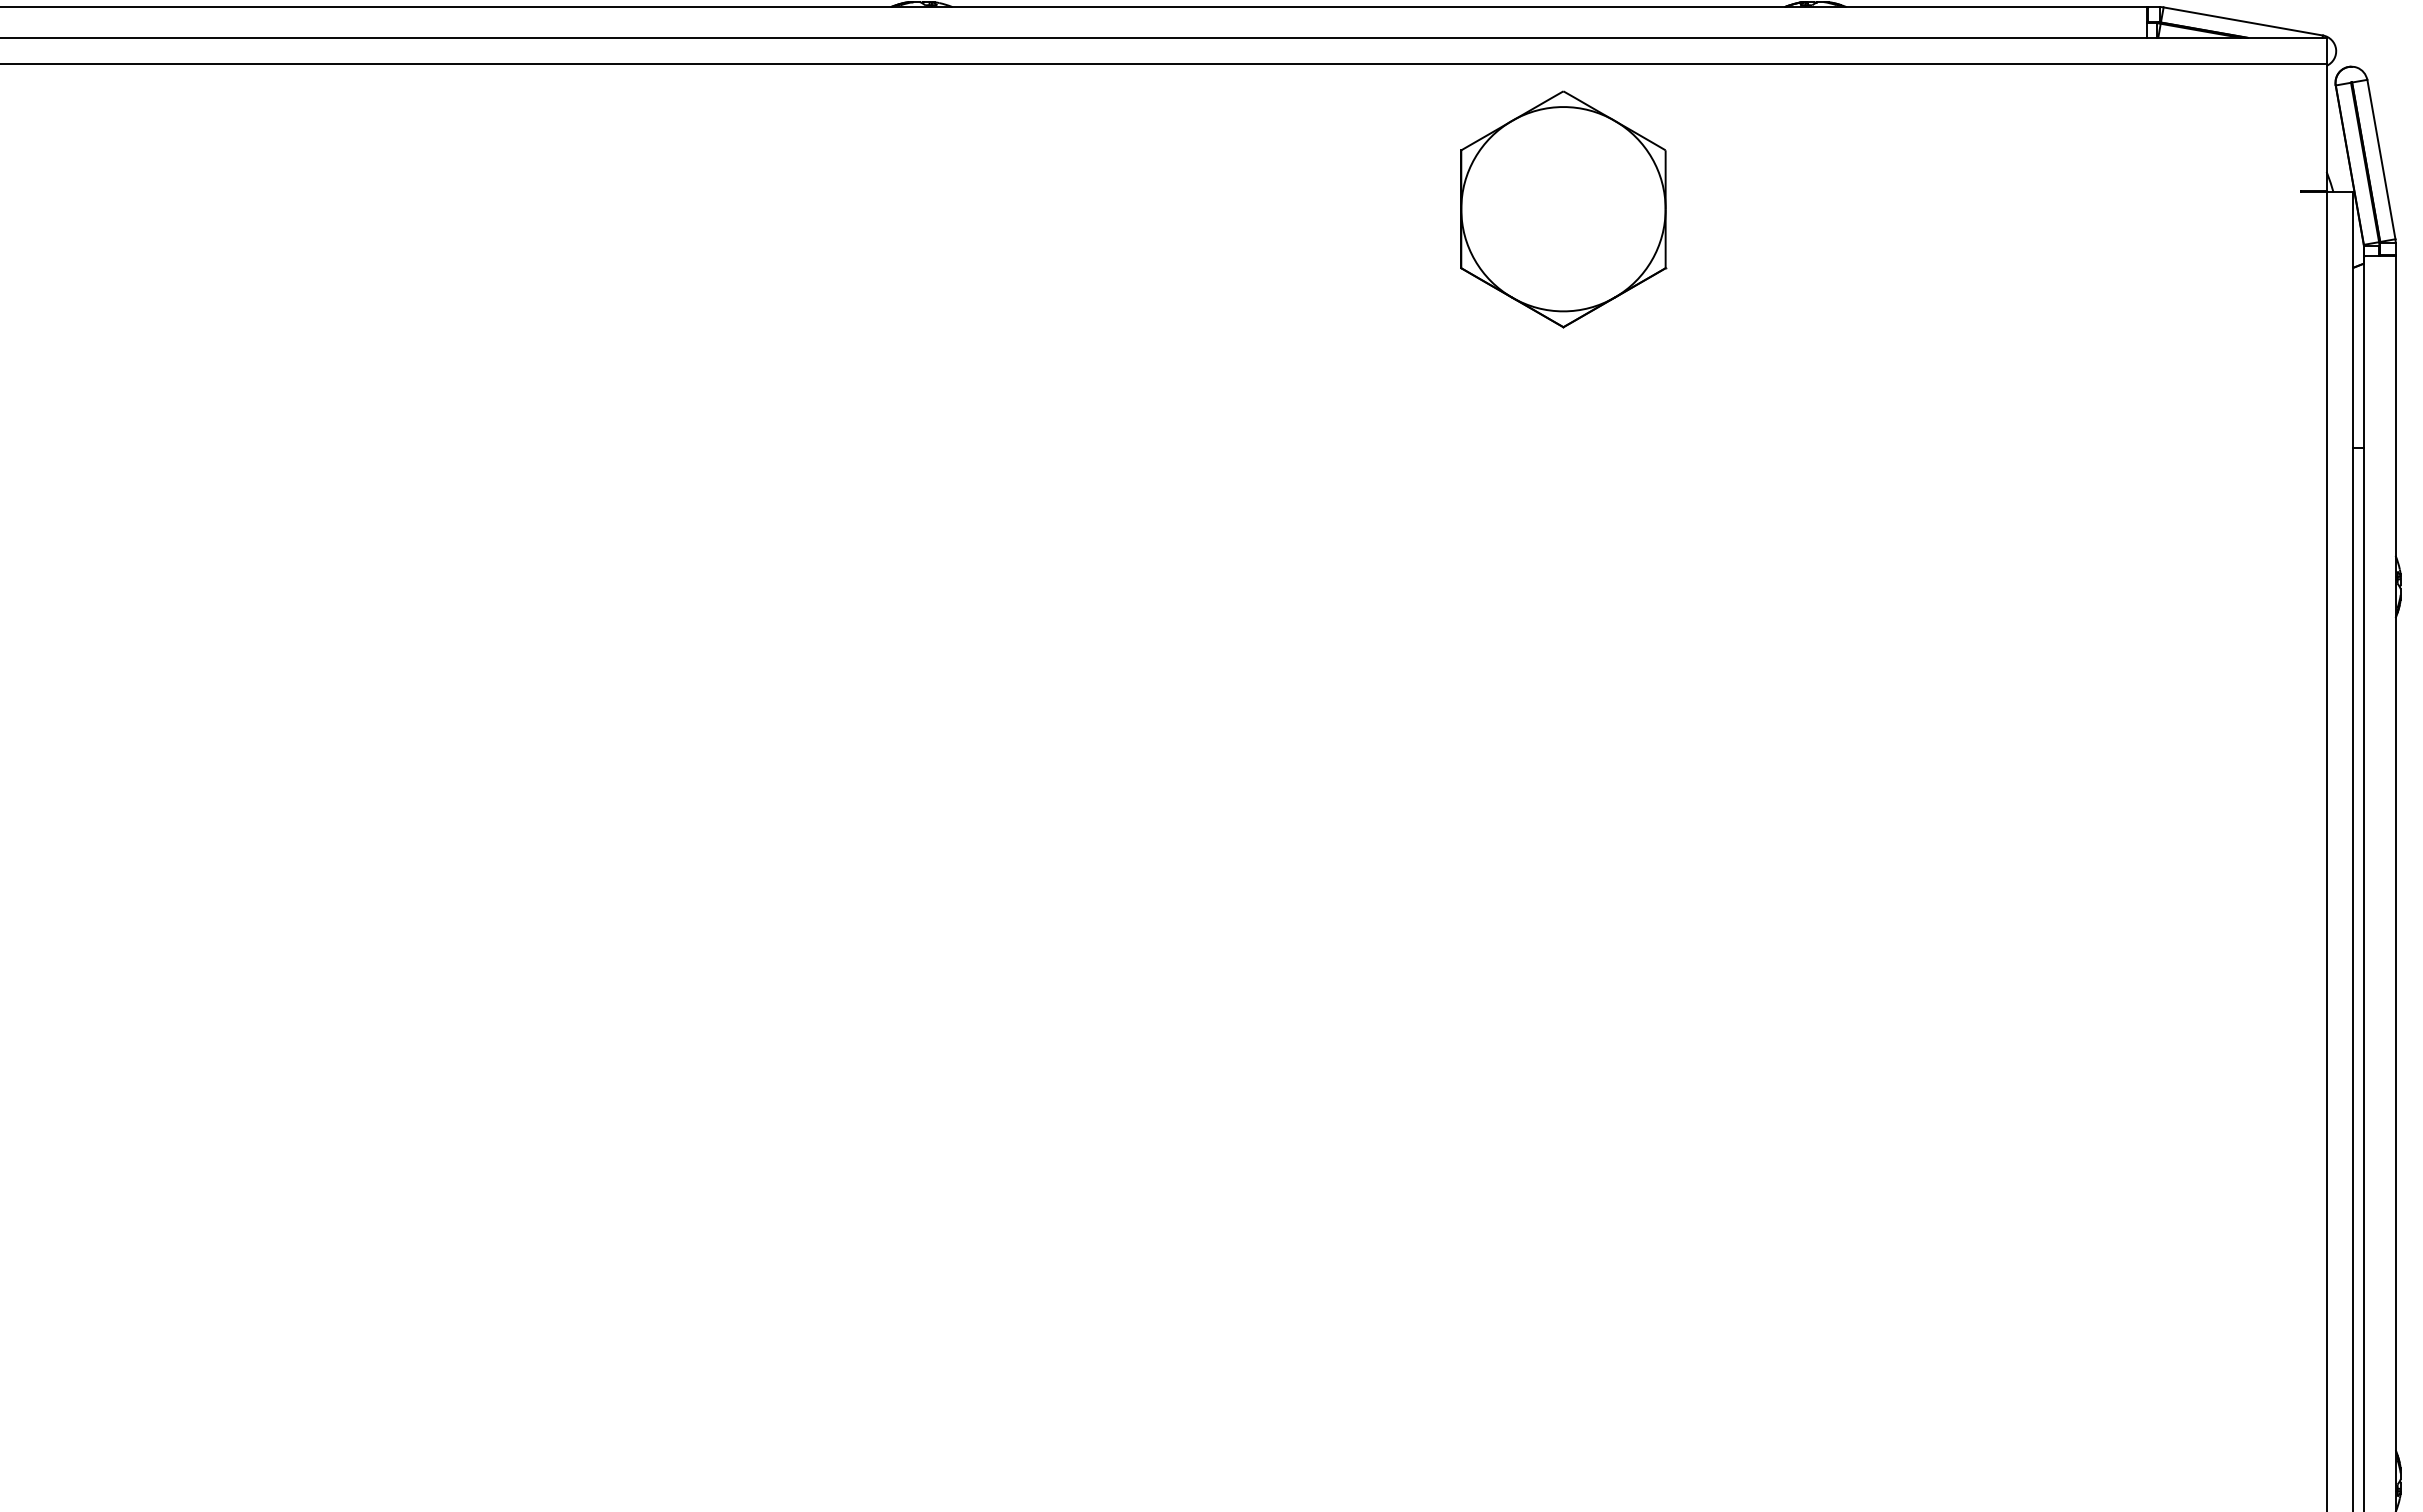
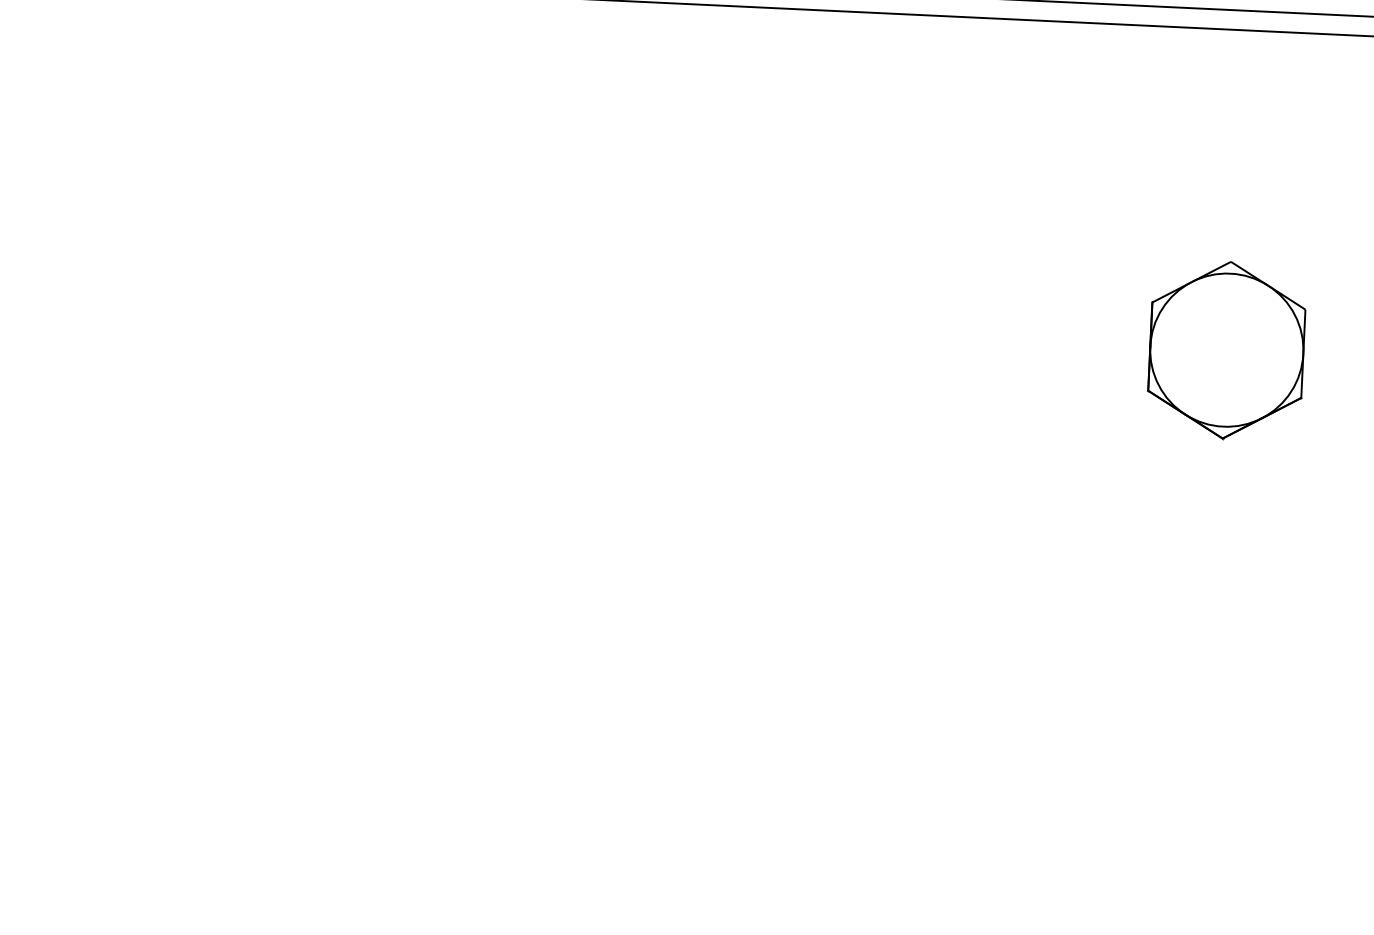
part: (1563, 209) -> (1226, 350), moved

